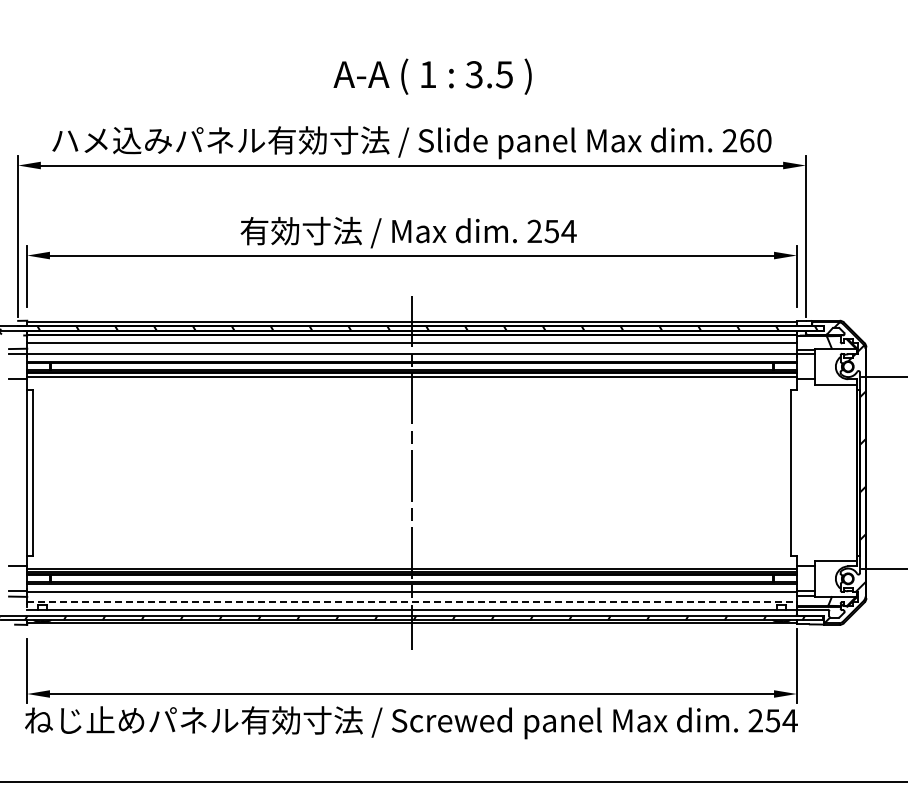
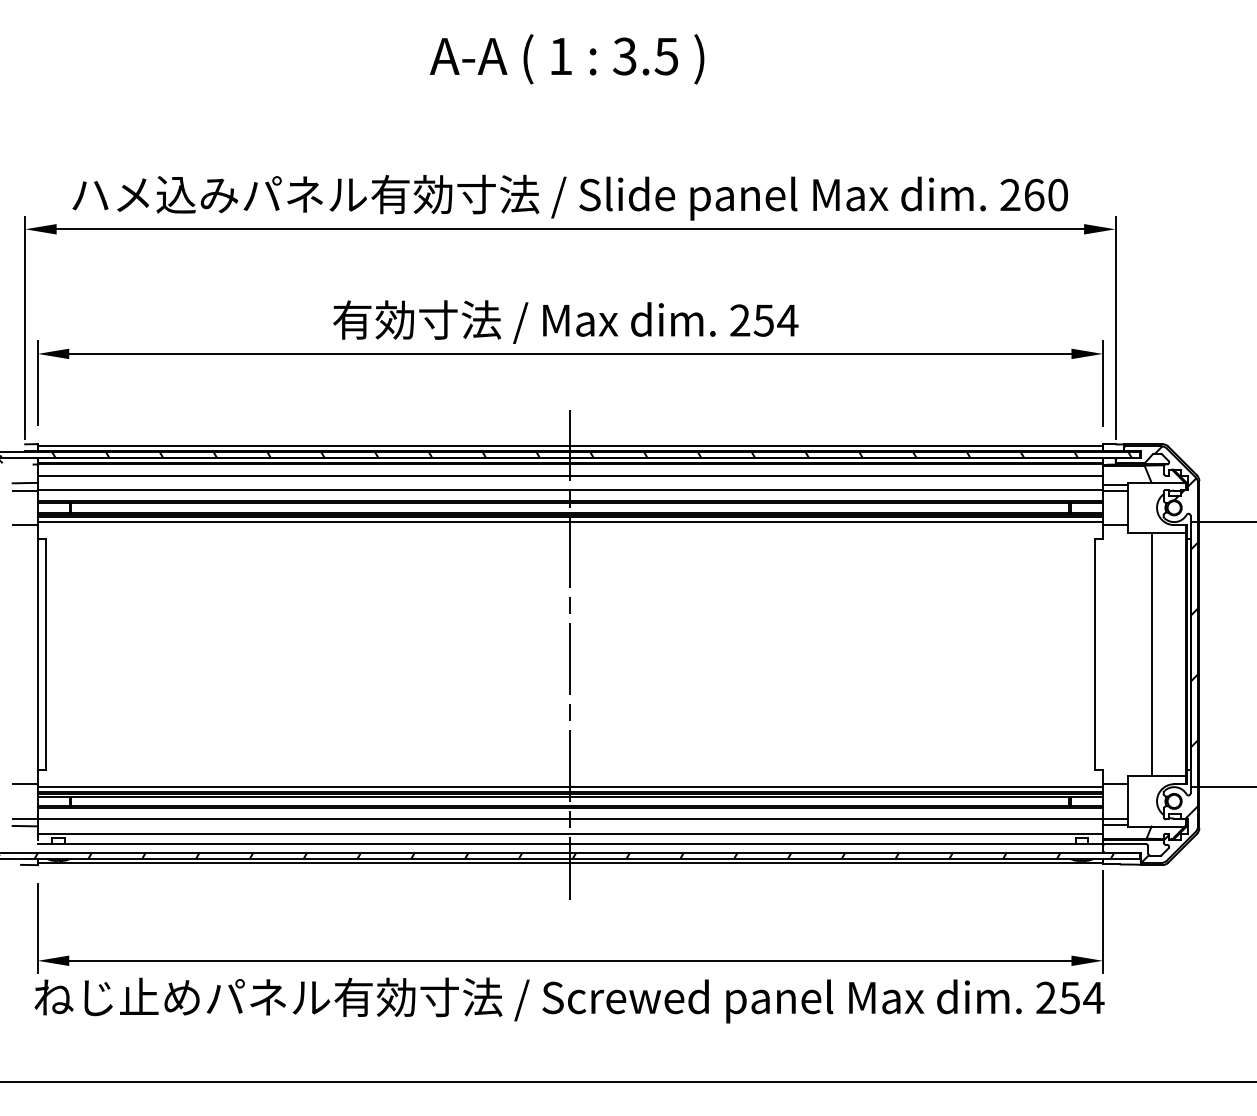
text: (432, 76) -> (566, 58), moved
line: (832, 472) -> (1152, 654), added
line: (411, 602) -> (569, 834), dashed -> solid

